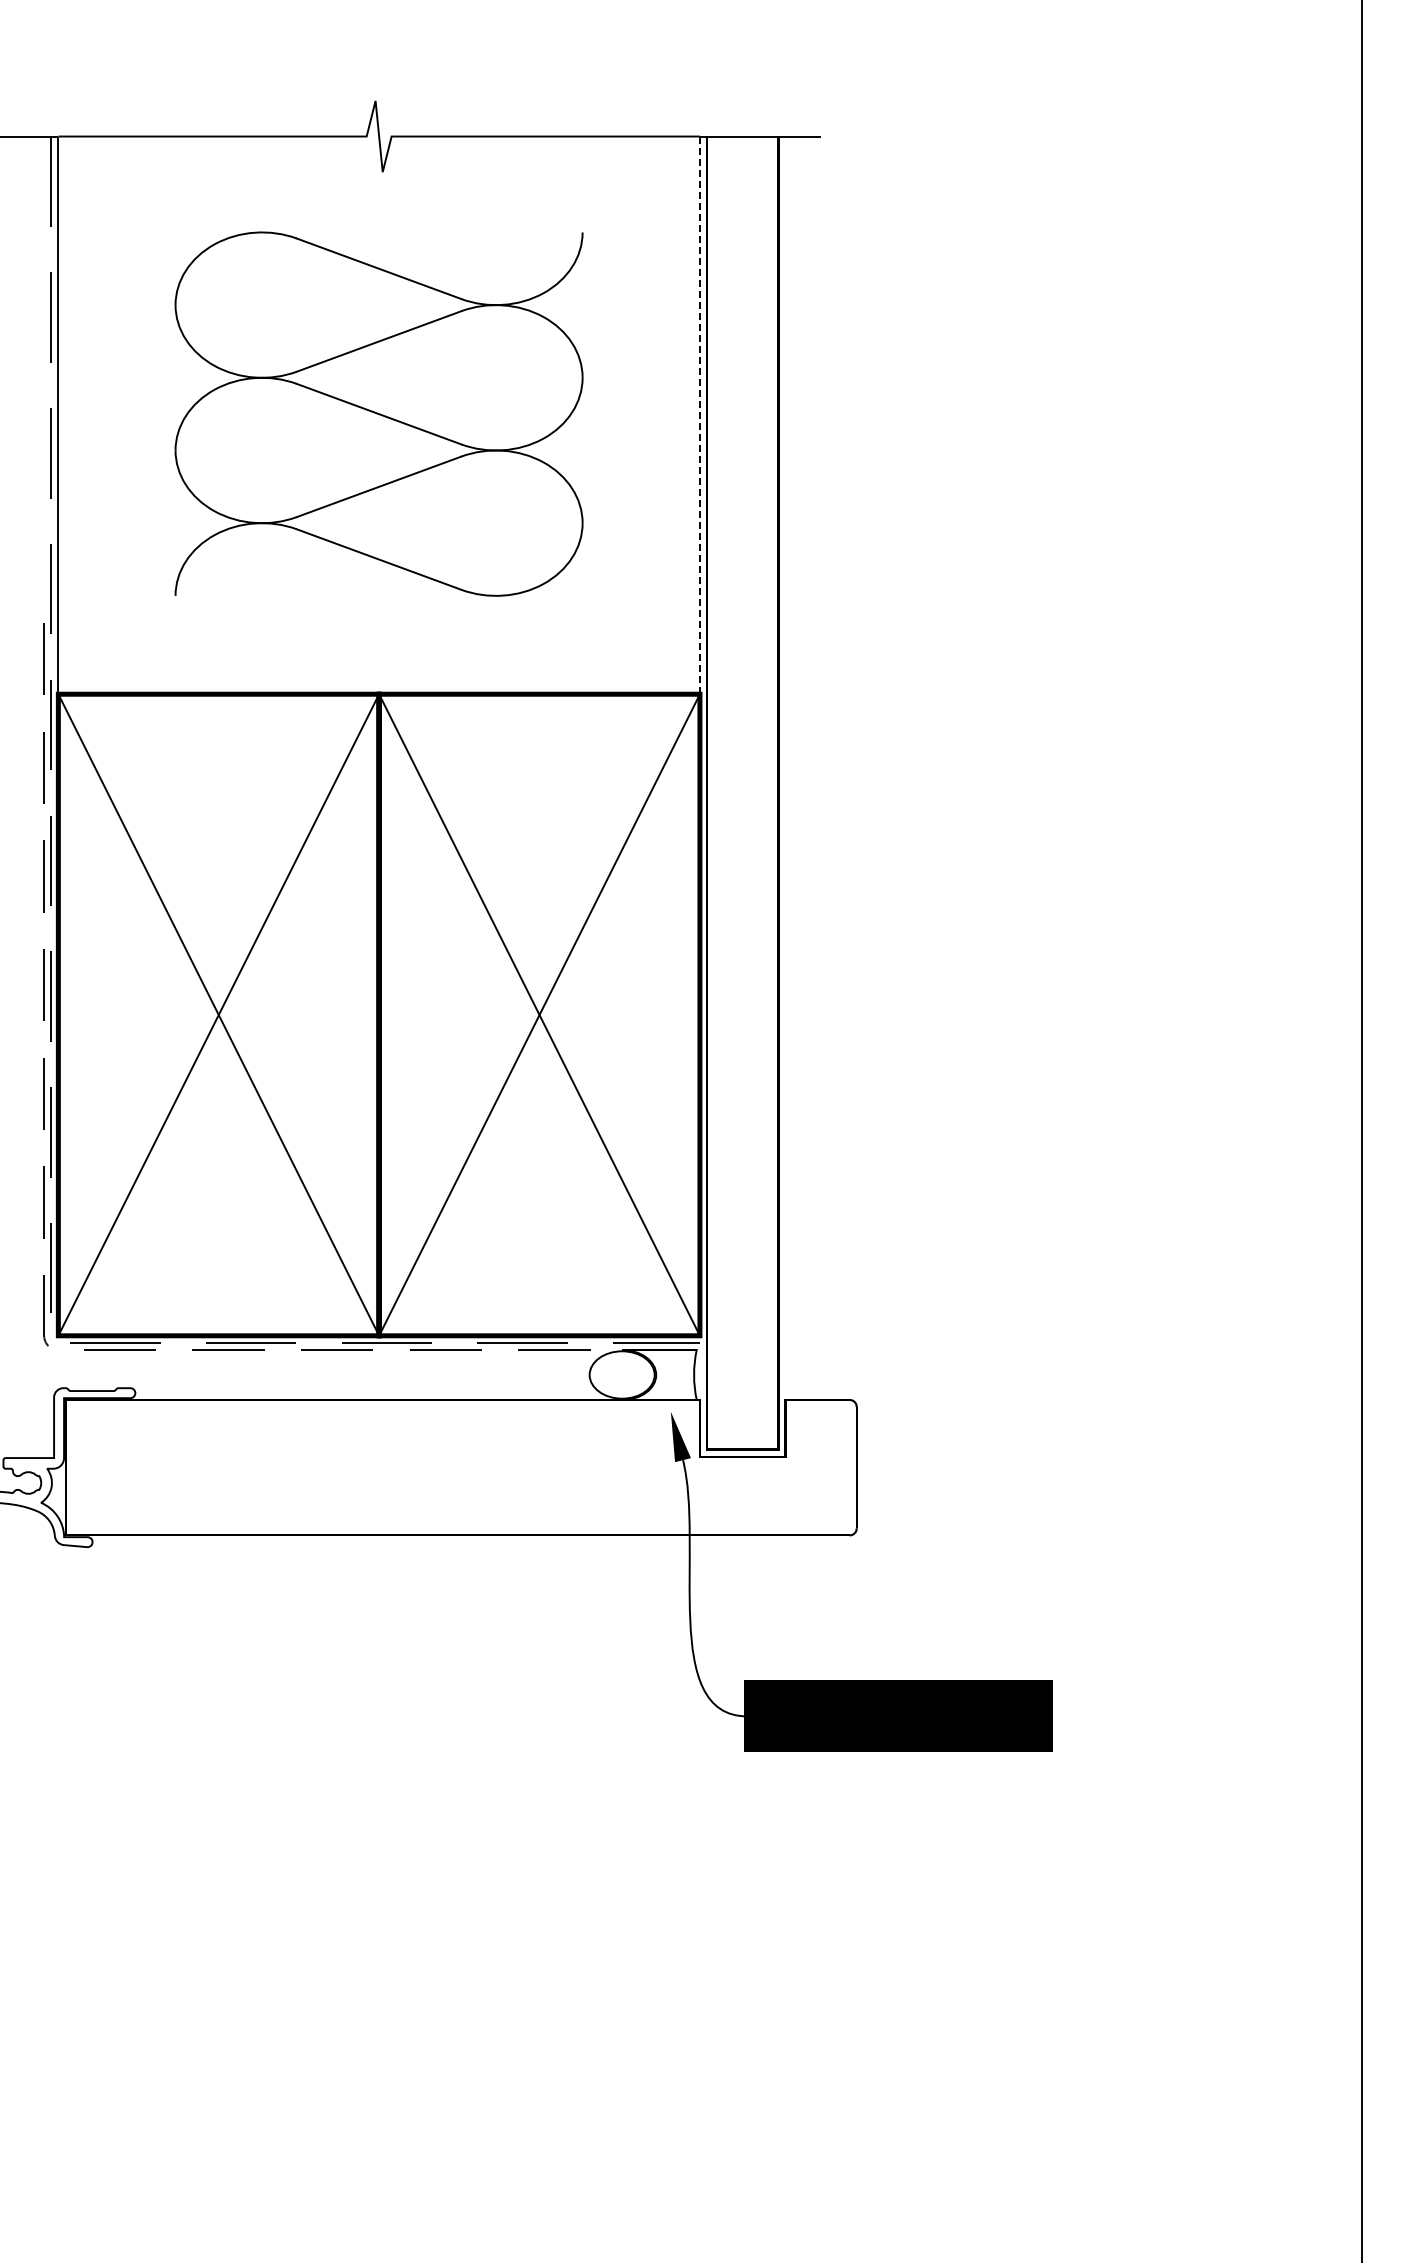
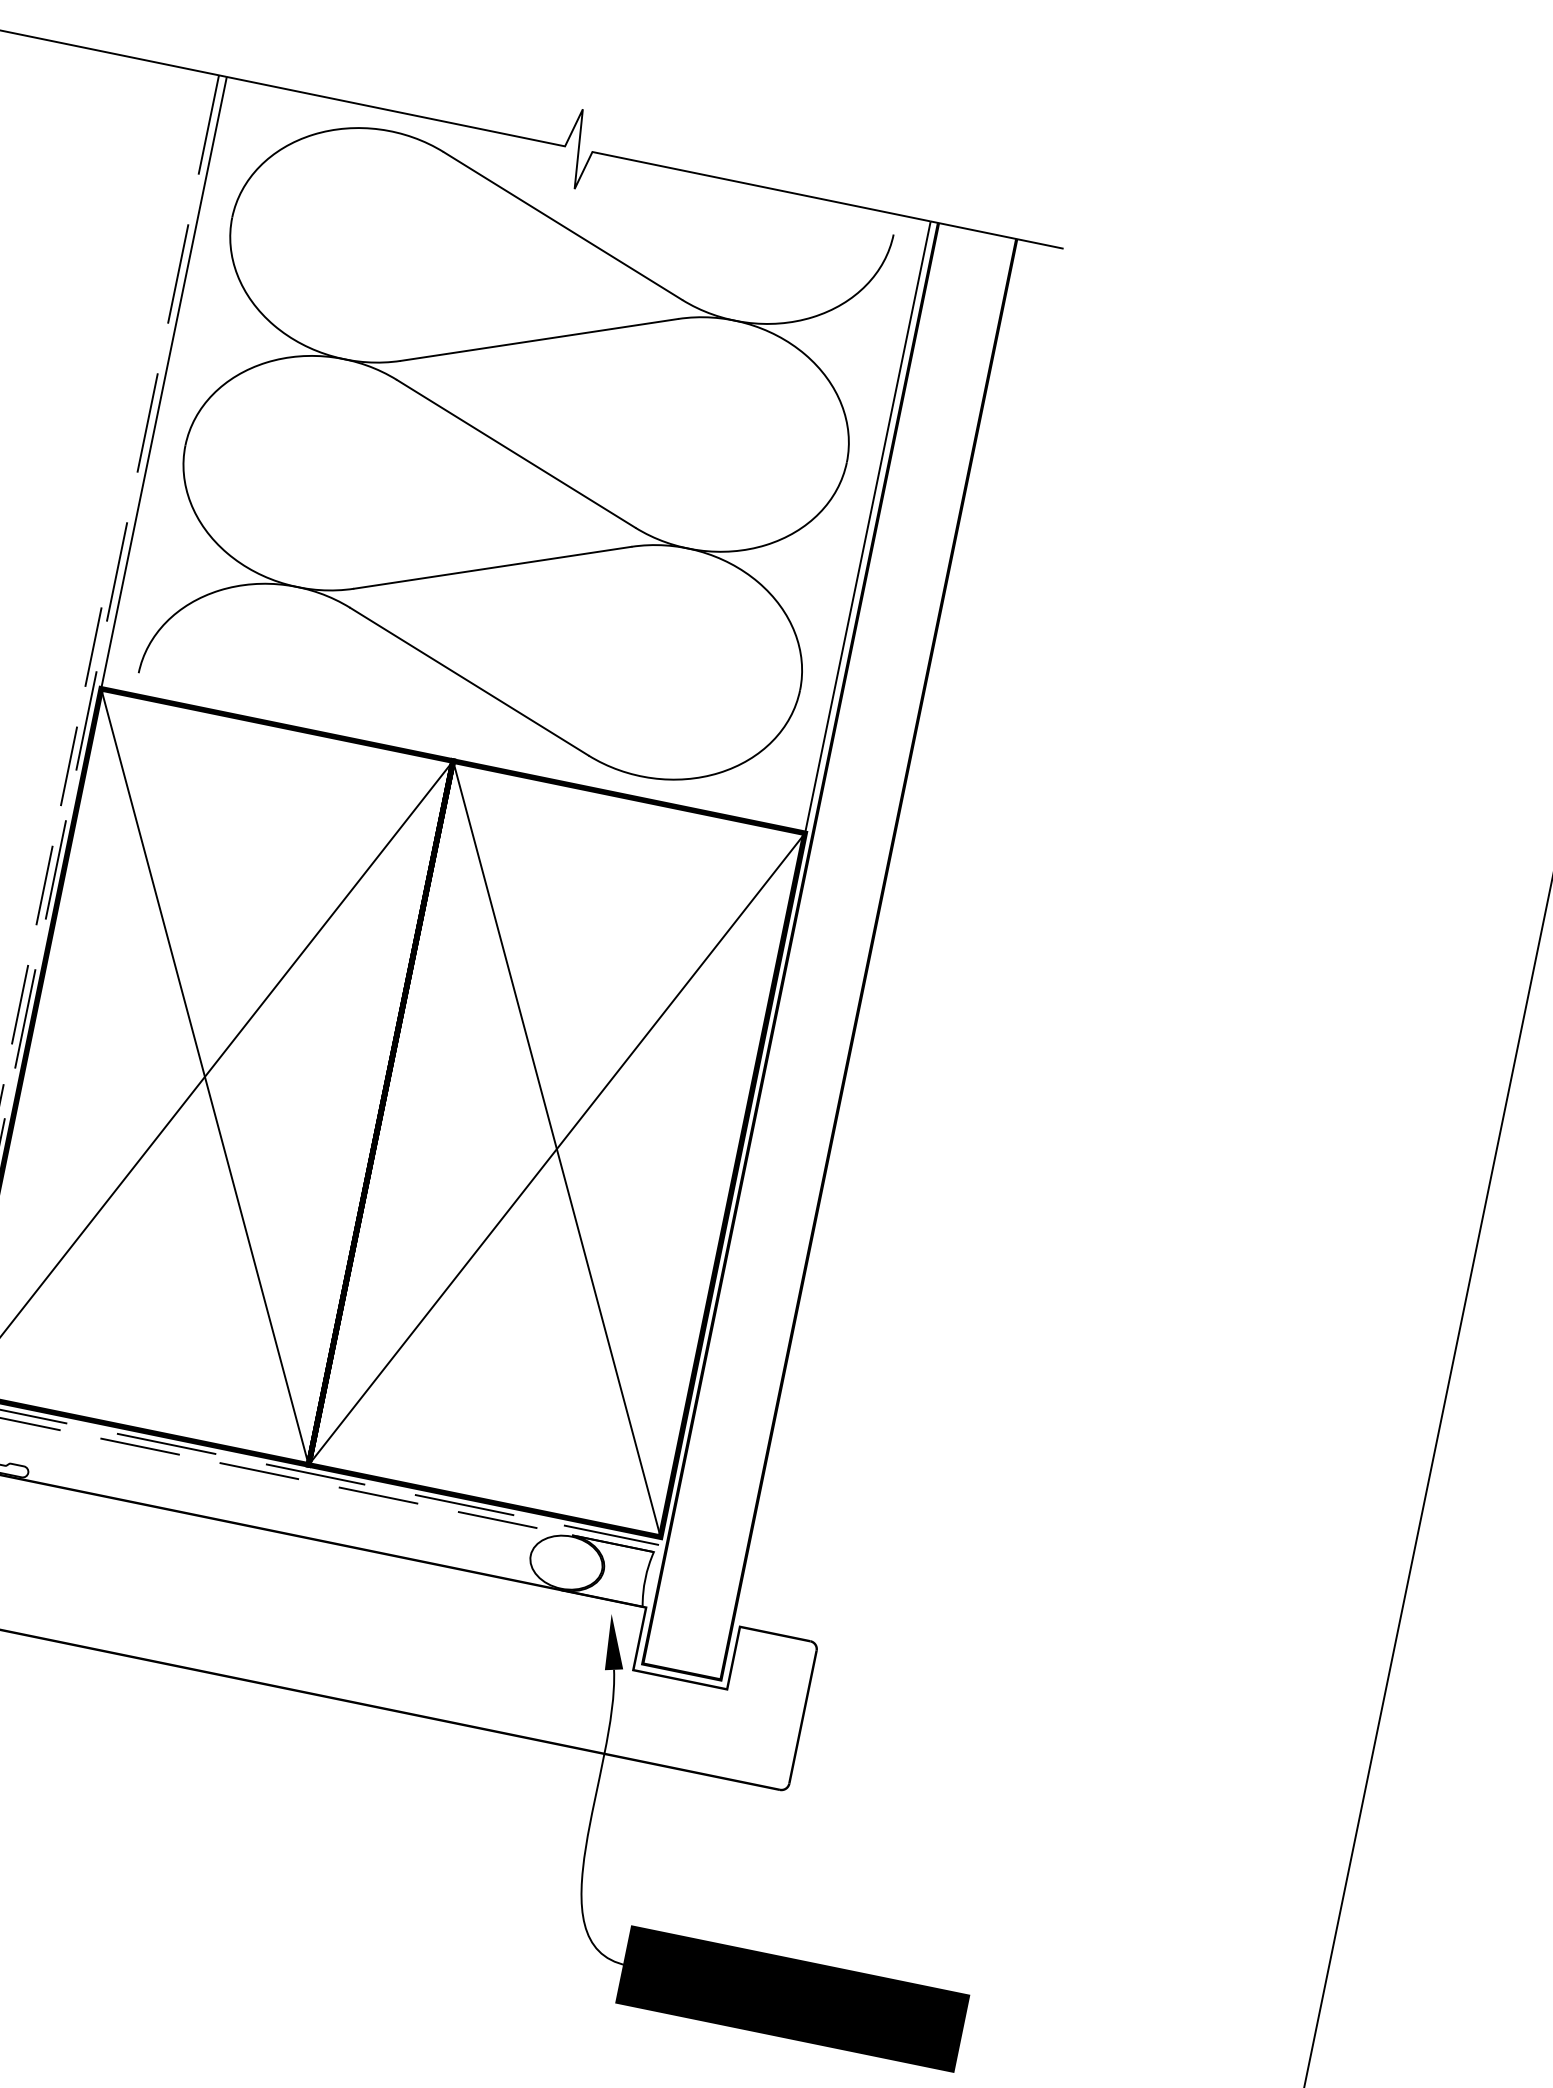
part: (378, 413) -> (515, 452), size x1.43
line: (699, 415) -> (867, 527), dashed -> solid

